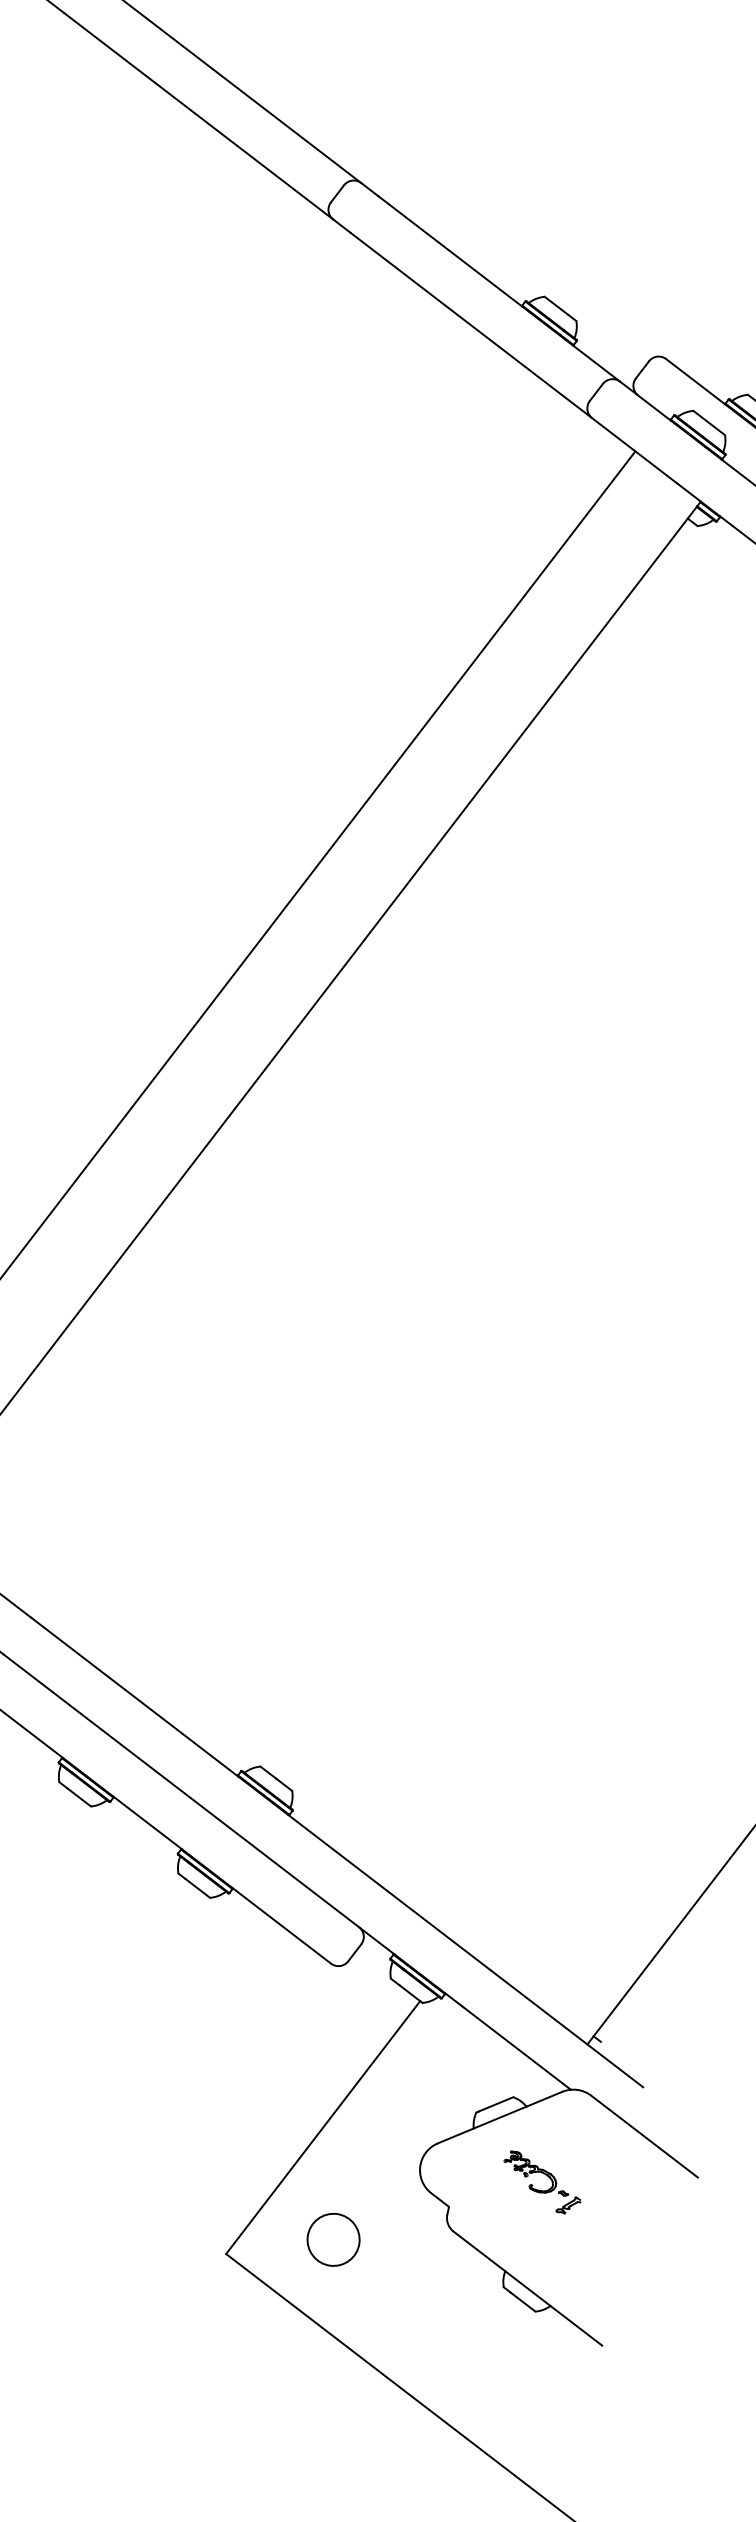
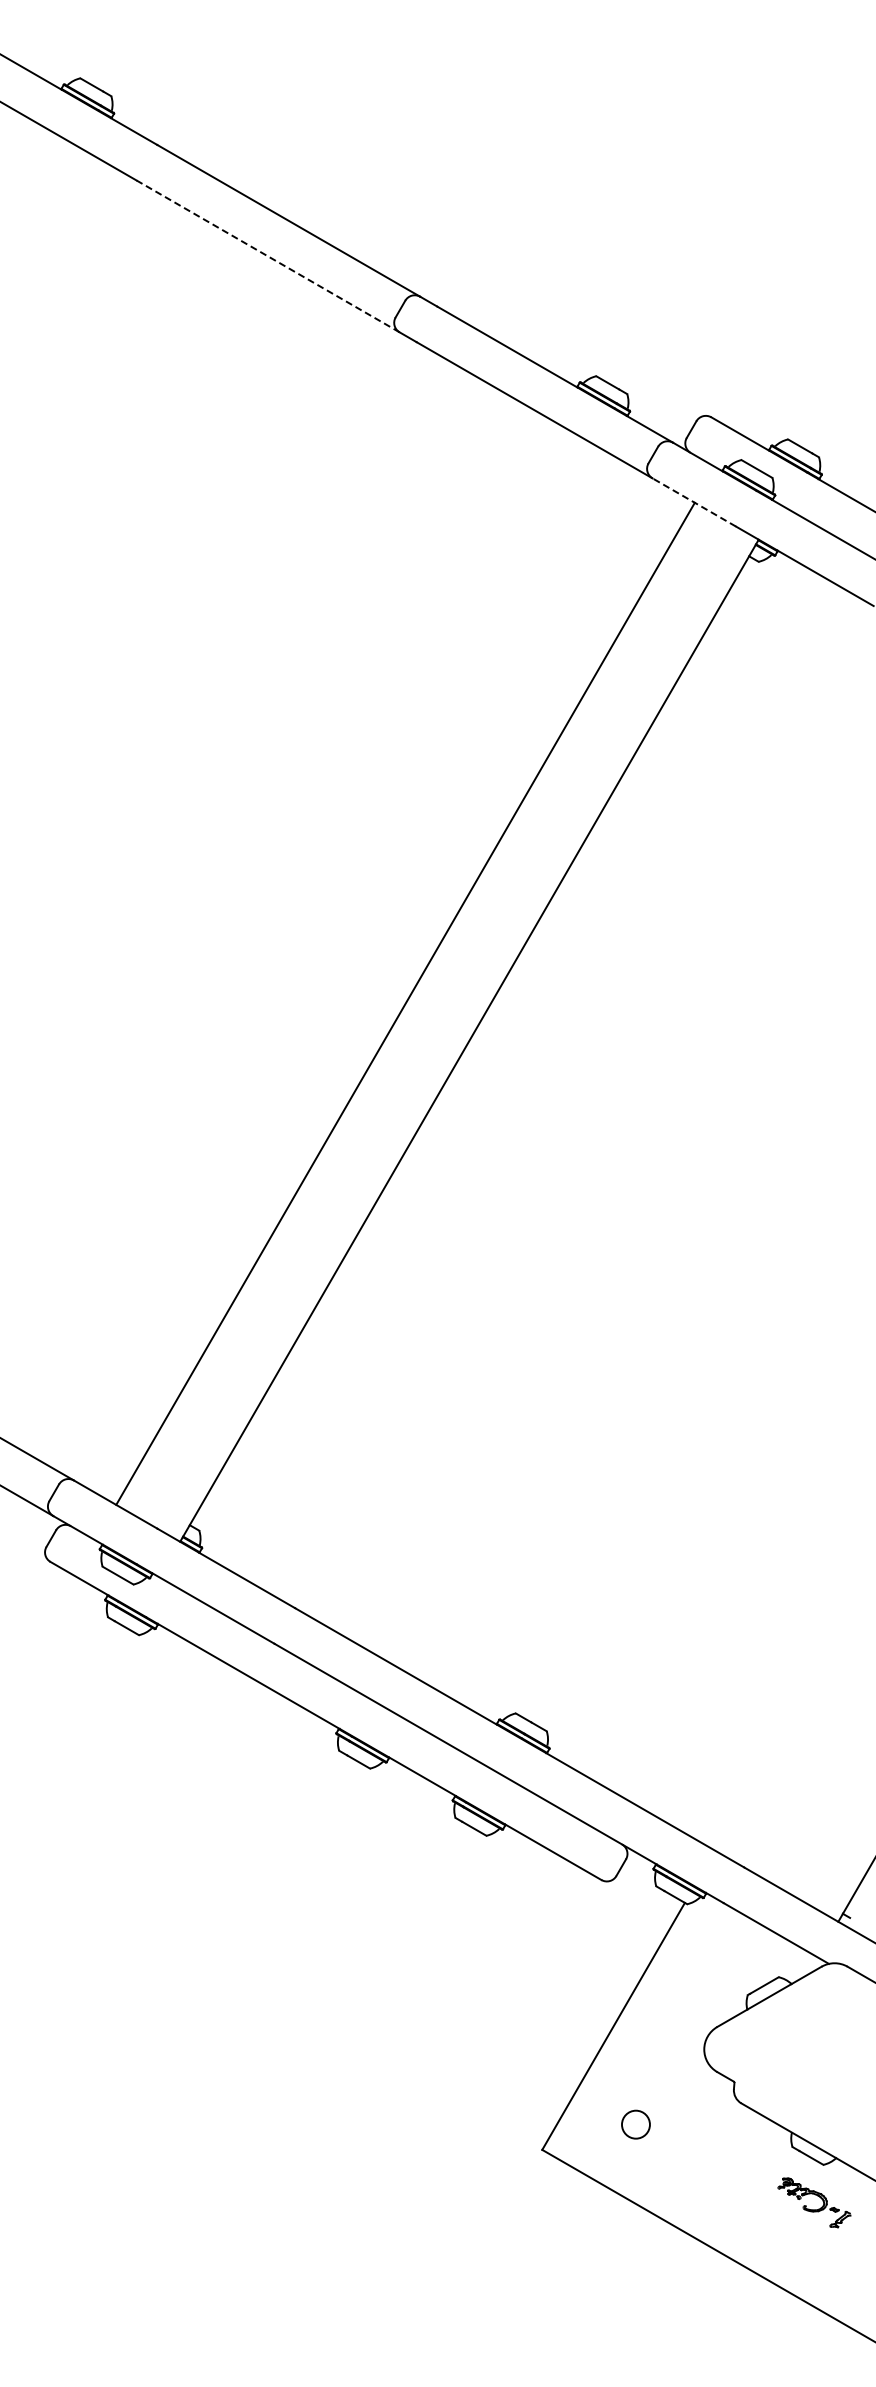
line: (198, 116) -> (268, 256), solid -> dashed
line: (633, 450) -> (693, 502), solid -> dashed
part: (546, 2176) -> (817, 2196), moved
circle: (333, 2239) -> (635, 2124), size x0.6

